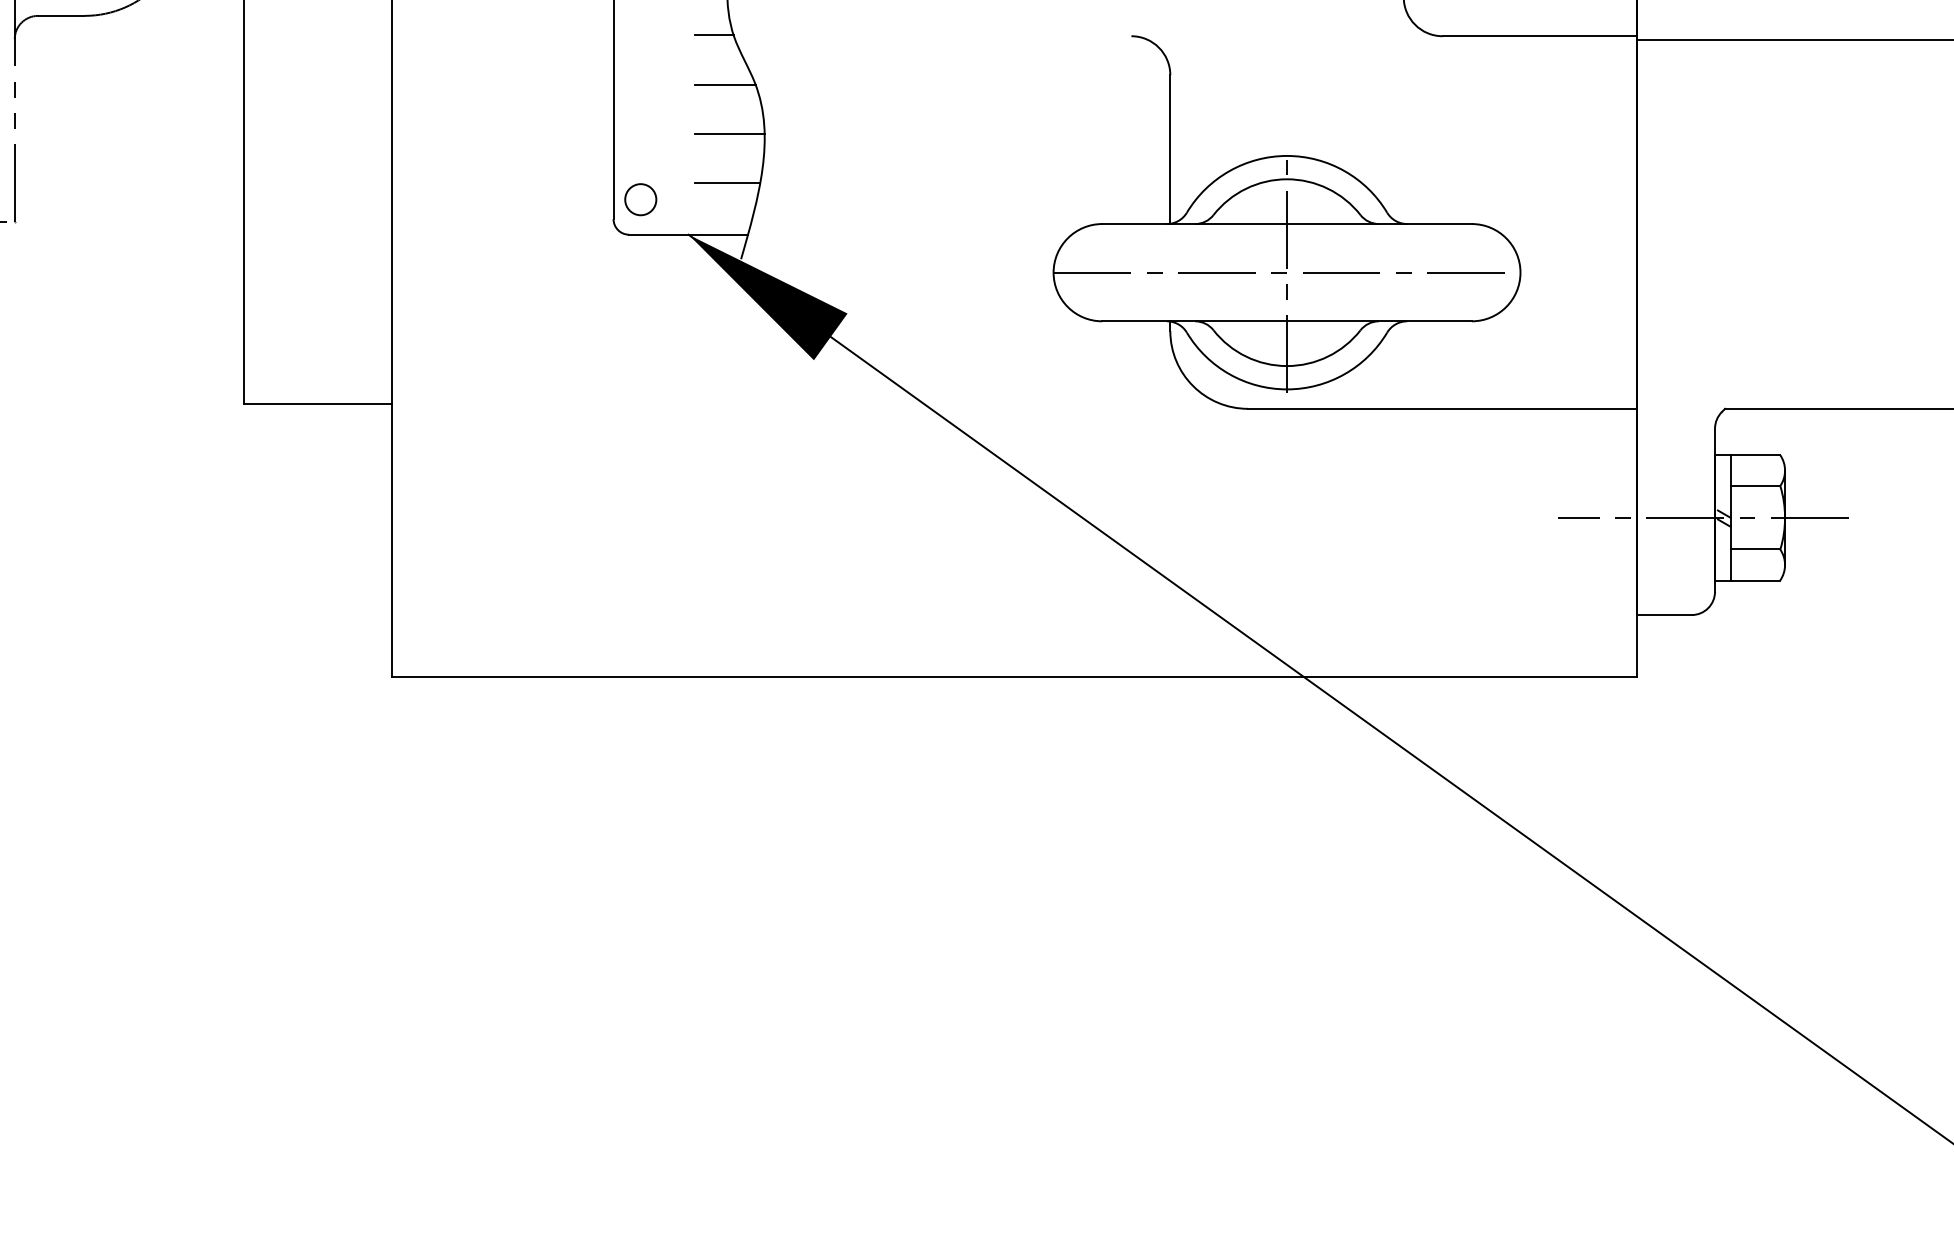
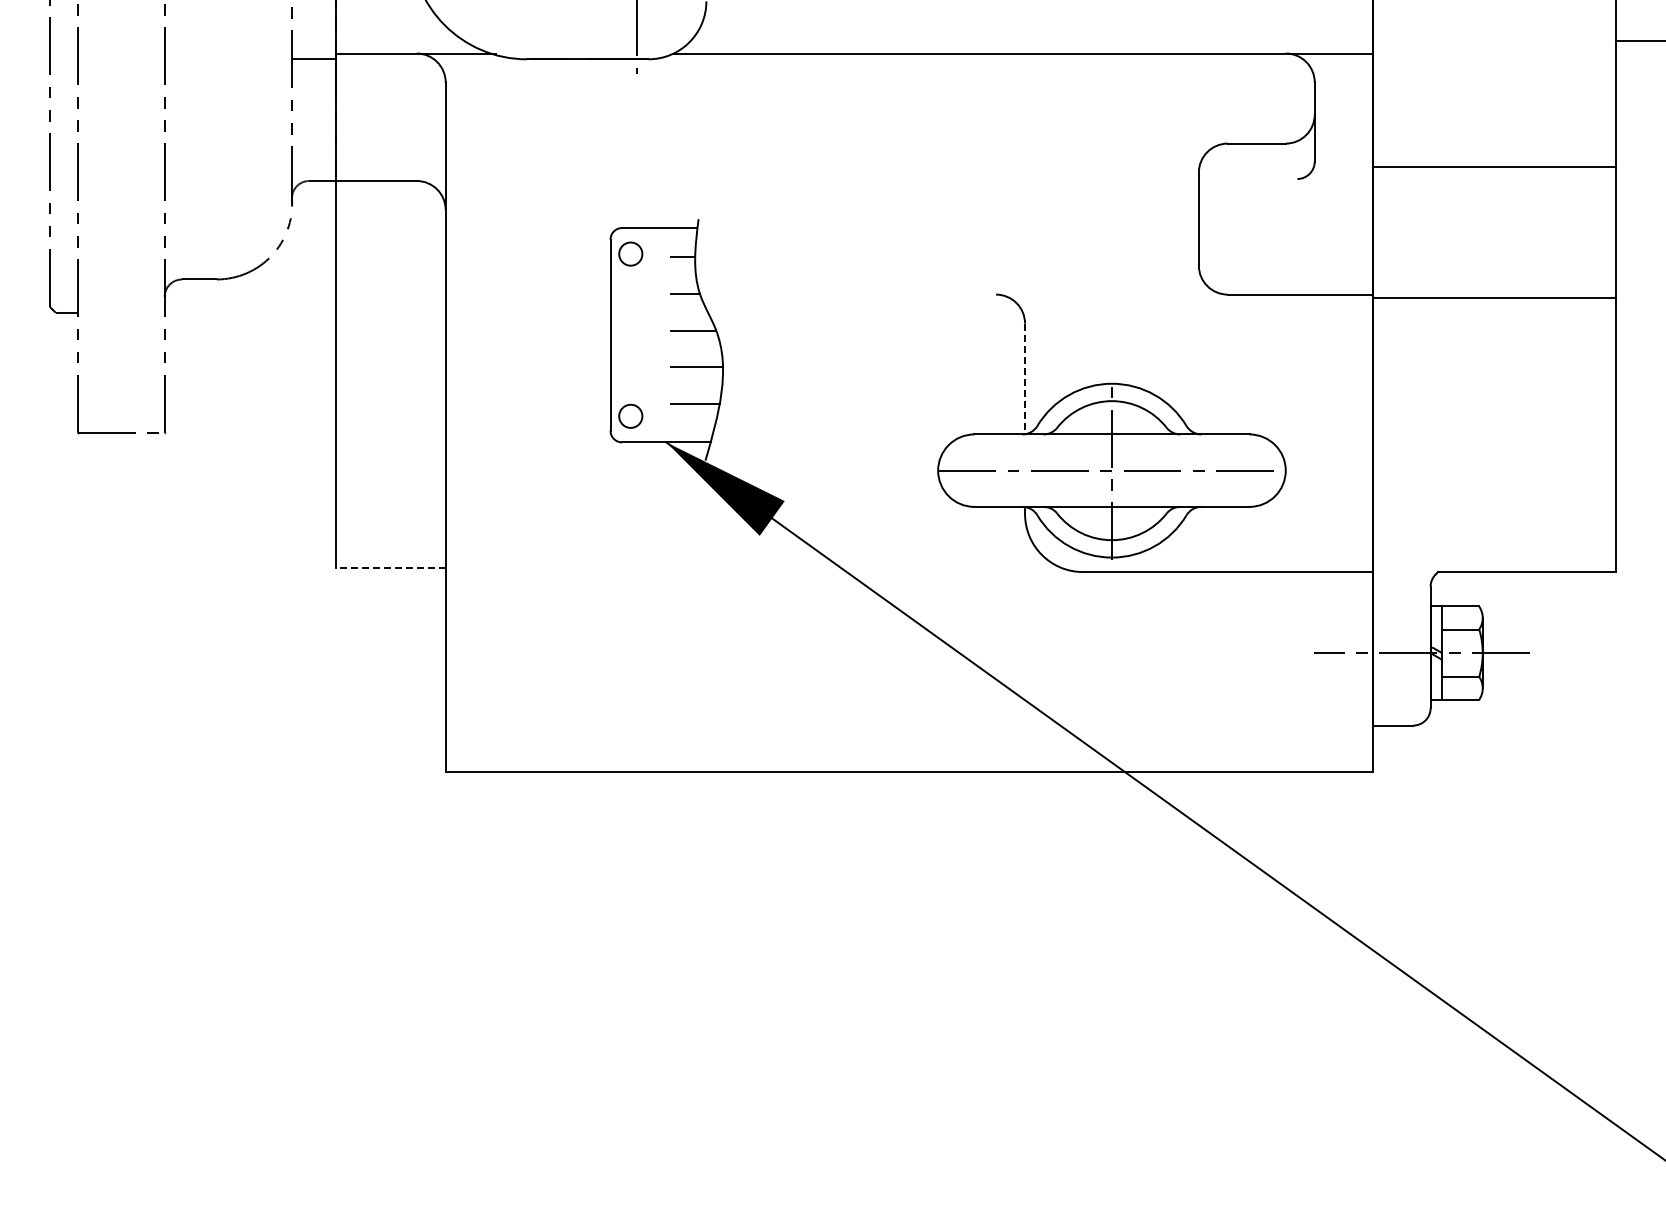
line: (1170, 150) -> (1025, 379), solid -> dashed
line: (318, 404) -> (390, 568), solid -> dashed

